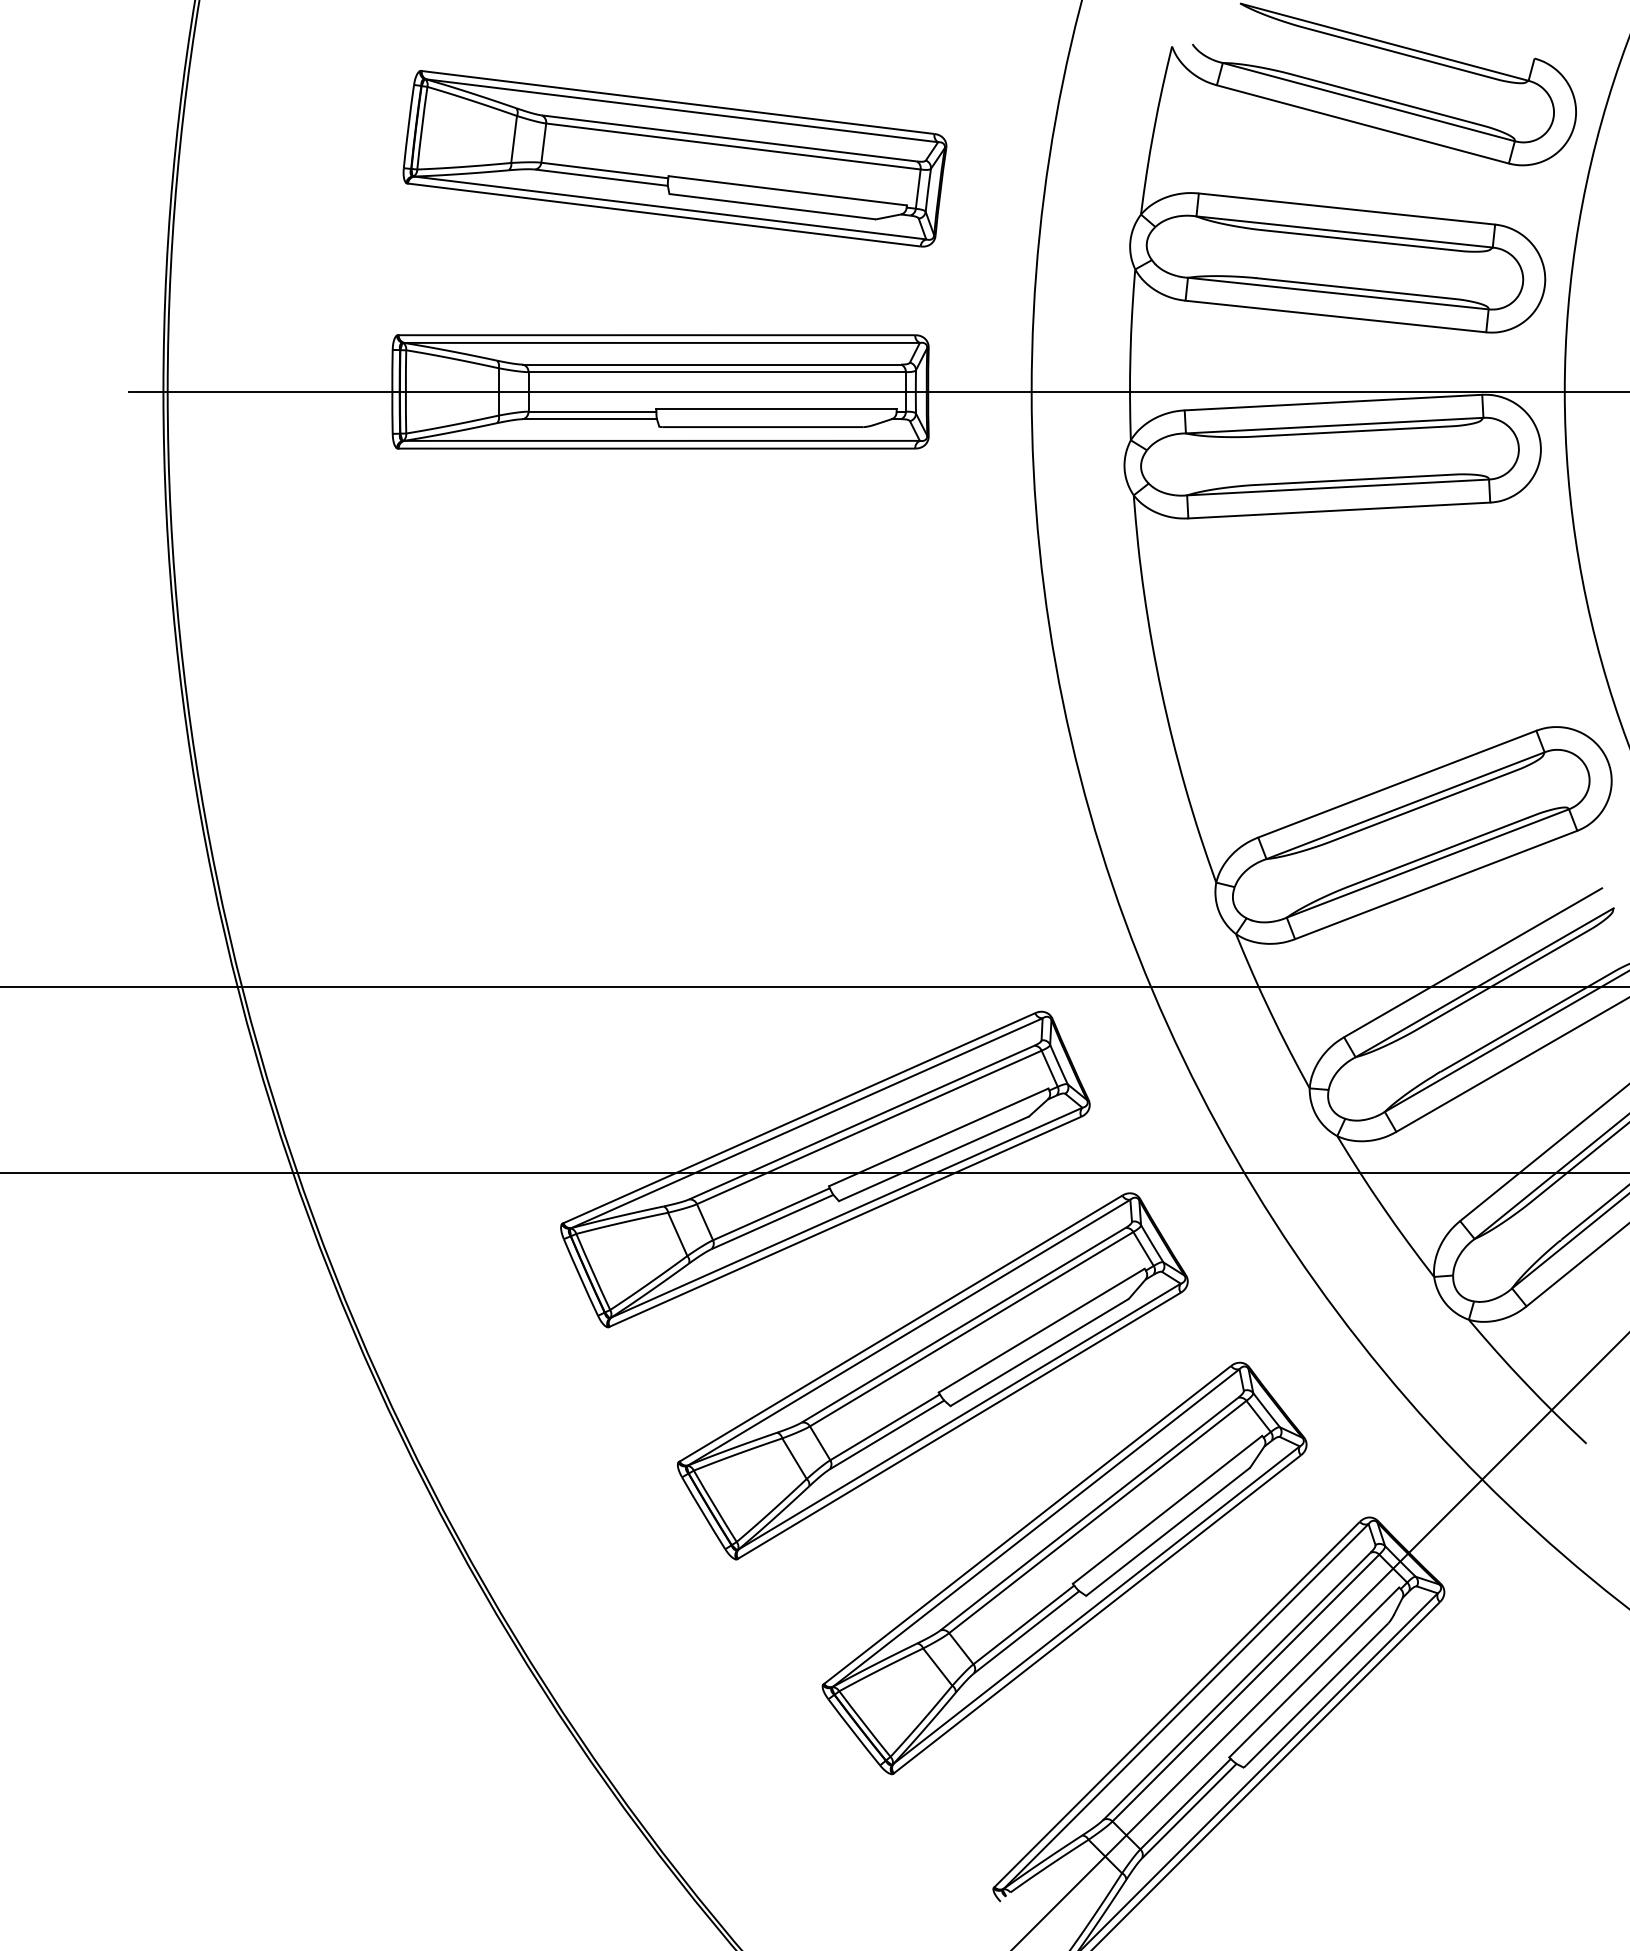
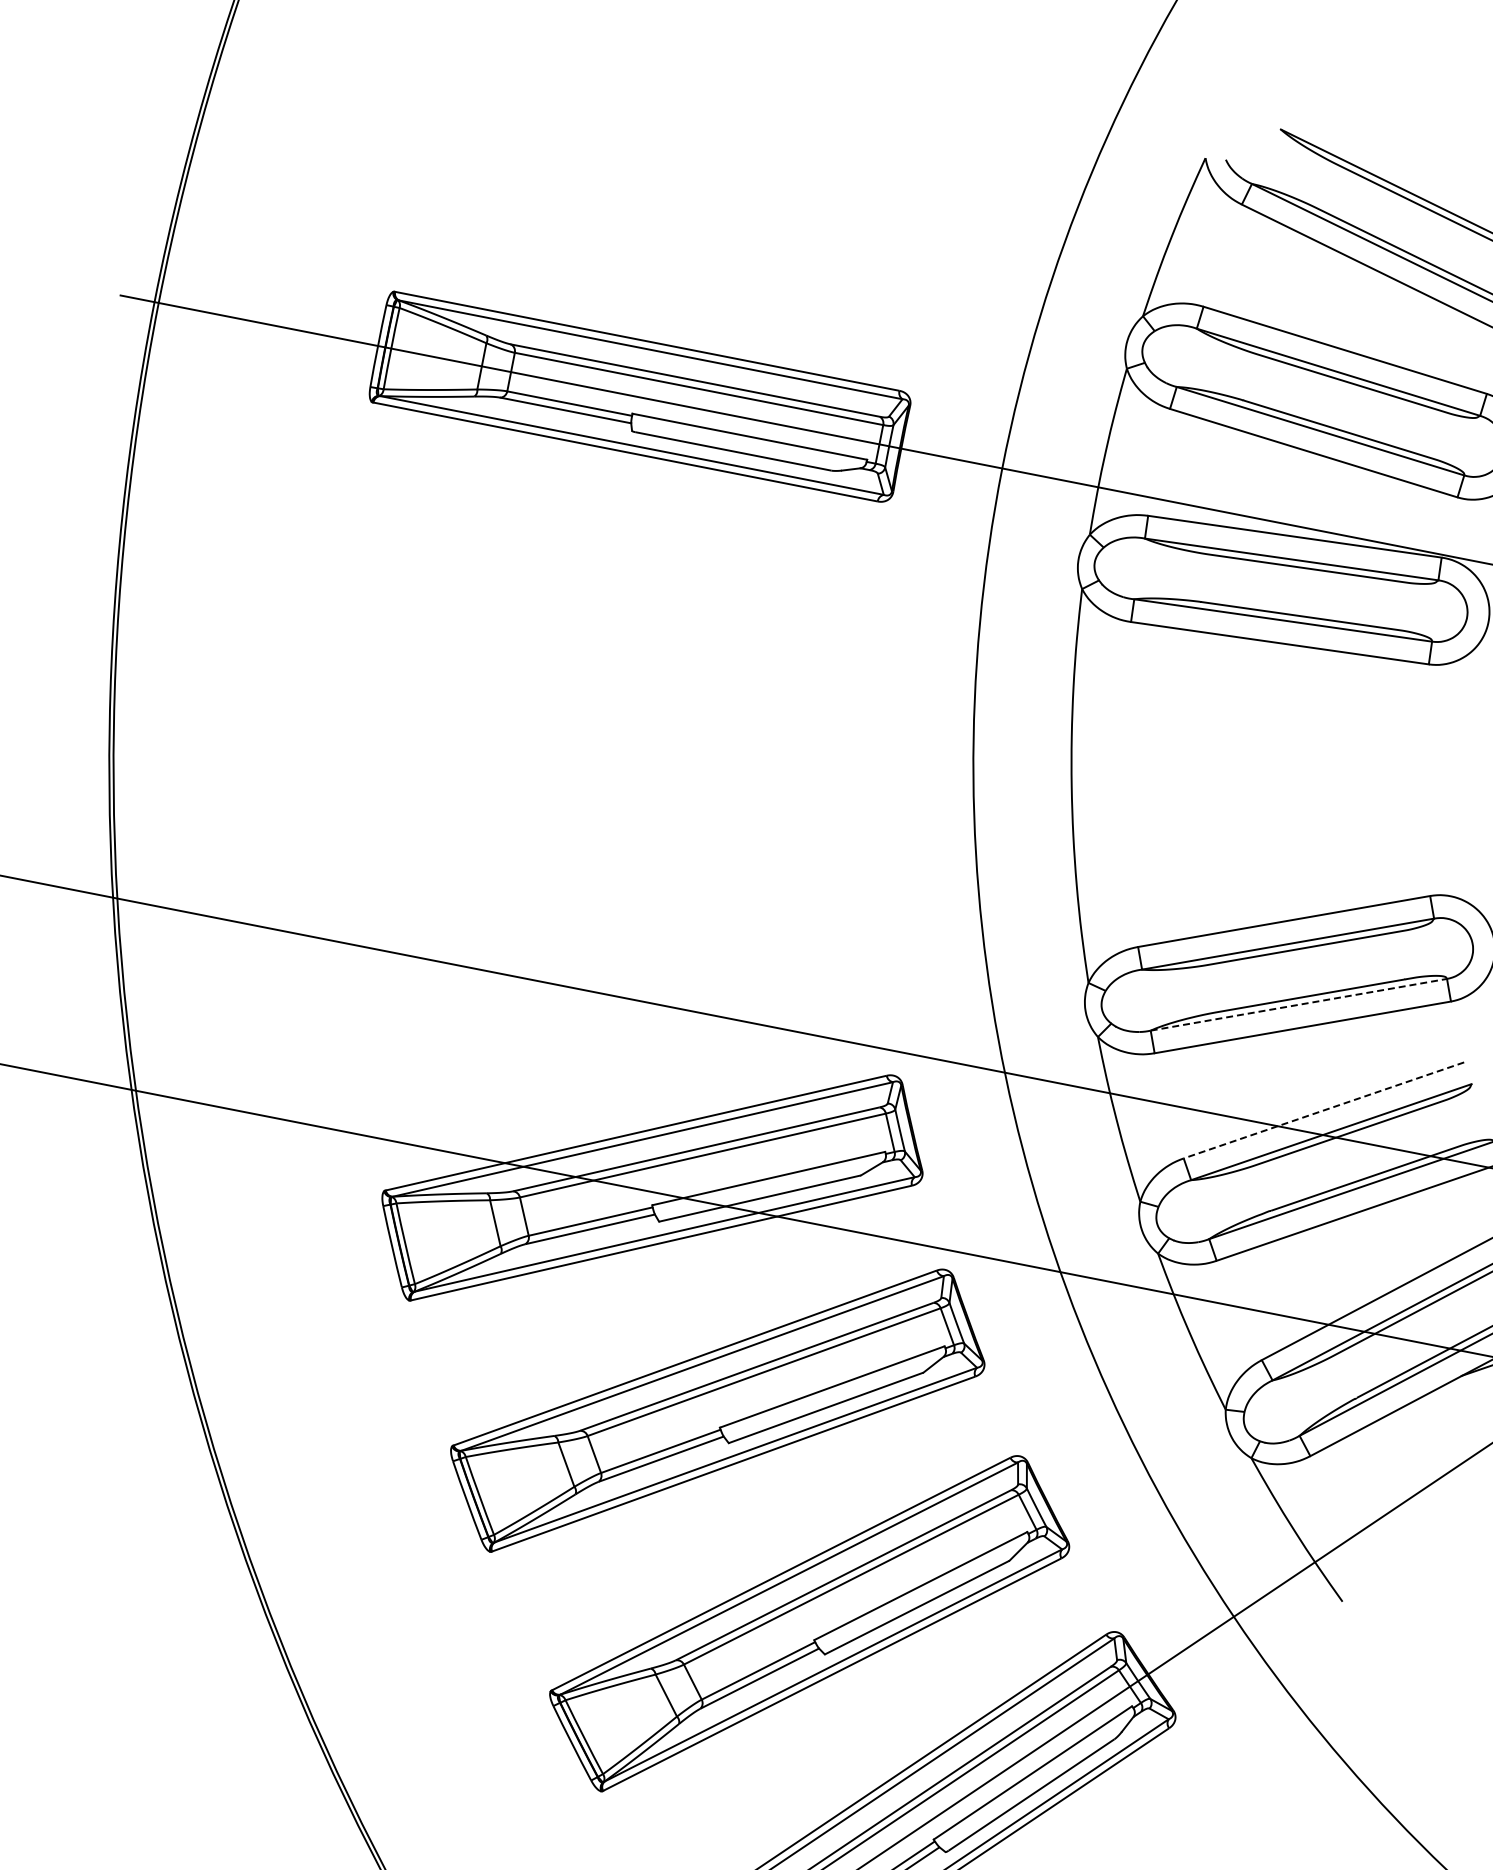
part: (674, 158) -> (698, 172), removed
line: (1428, 863) -> (1299, 1004), solid -> dashed
line: (1473, 962) -> (1324, 1110), solid -> dashed

